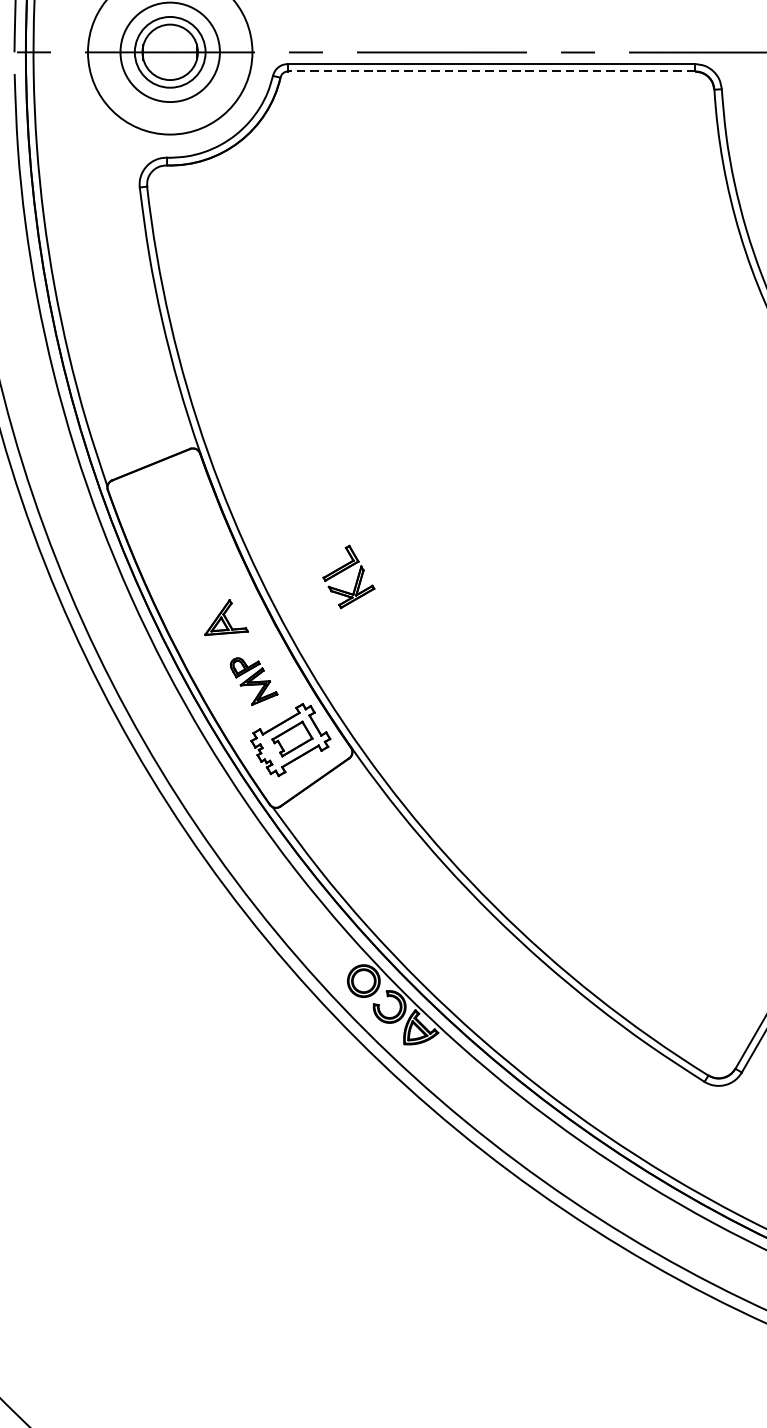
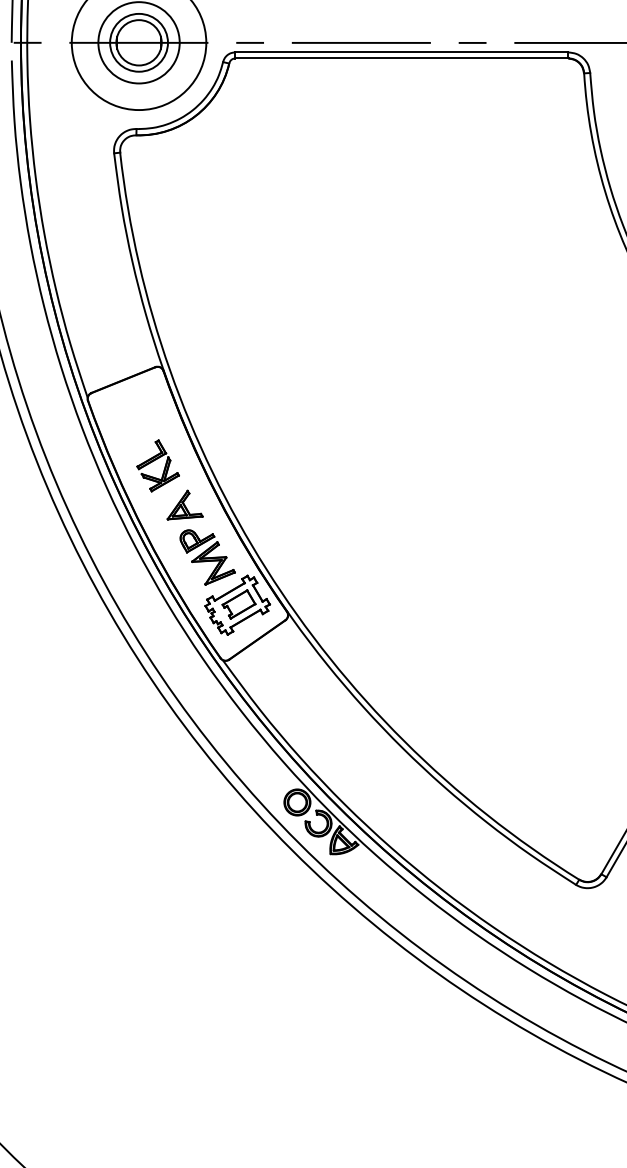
line: (492, 71) -> (402, 58), dashed -> solid
part: (348, 576) -> (157, 465), moved
part: (253, 681) -> (207, 557), size x1.43

